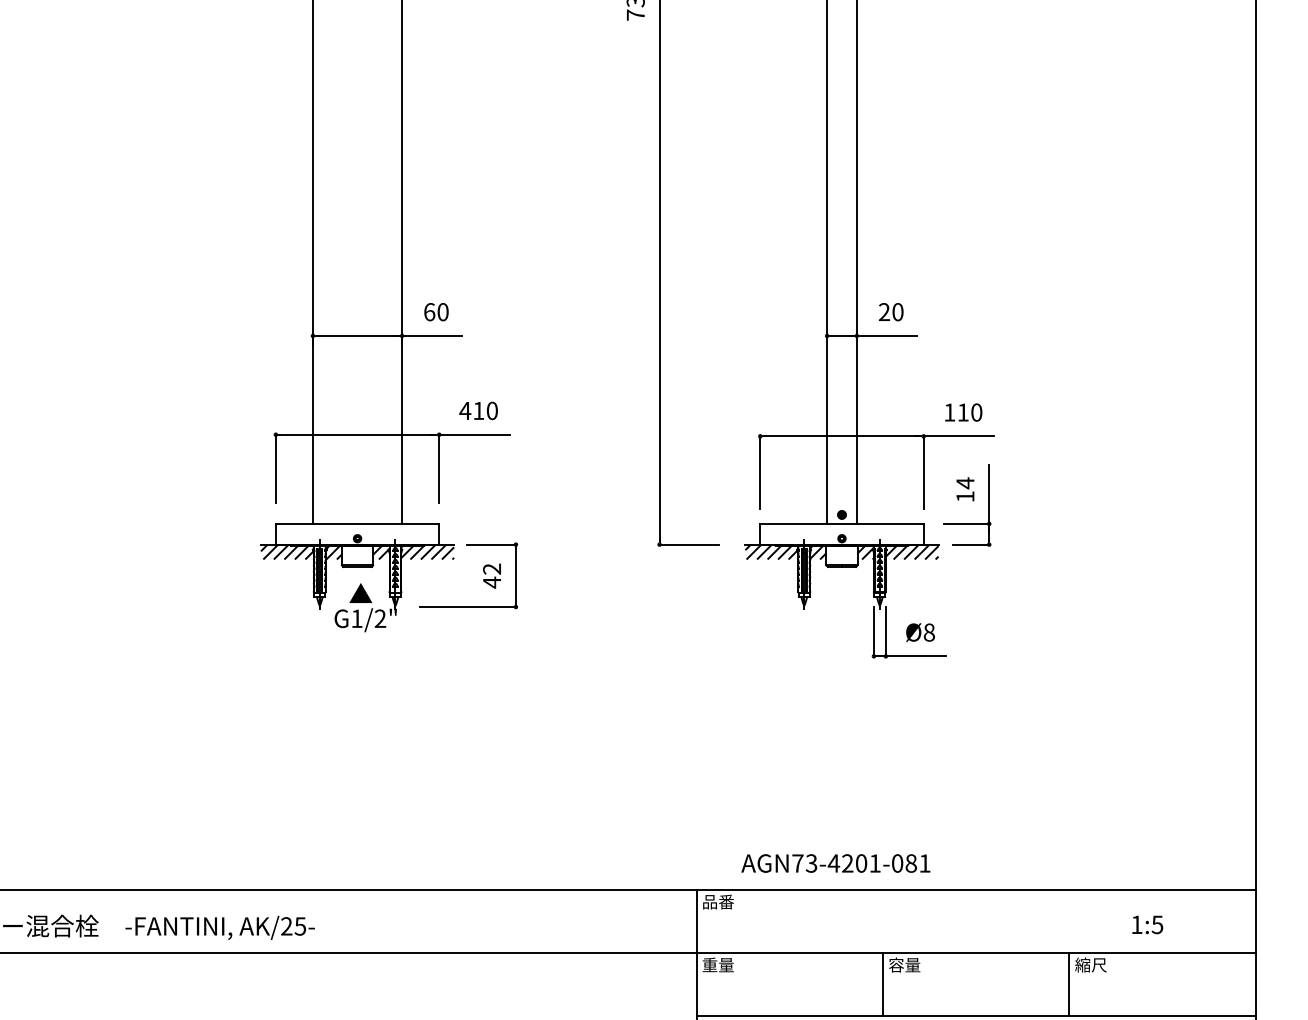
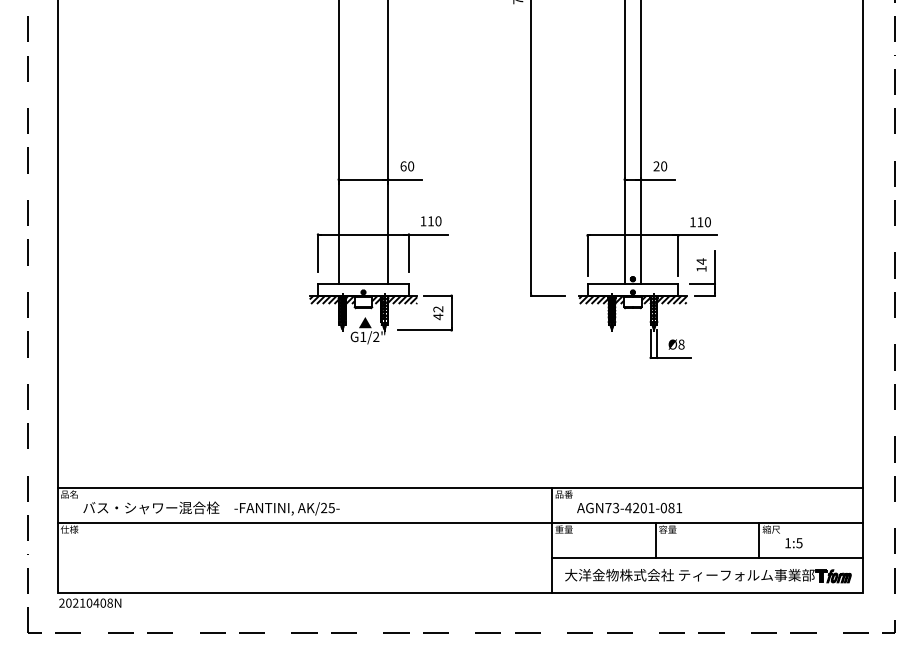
text: (465, 411) -> (423, 221), 410 -> 110
text: (835, 862) -> (629, 507), moved
text: (1146, 925) -> (793, 543), moved

